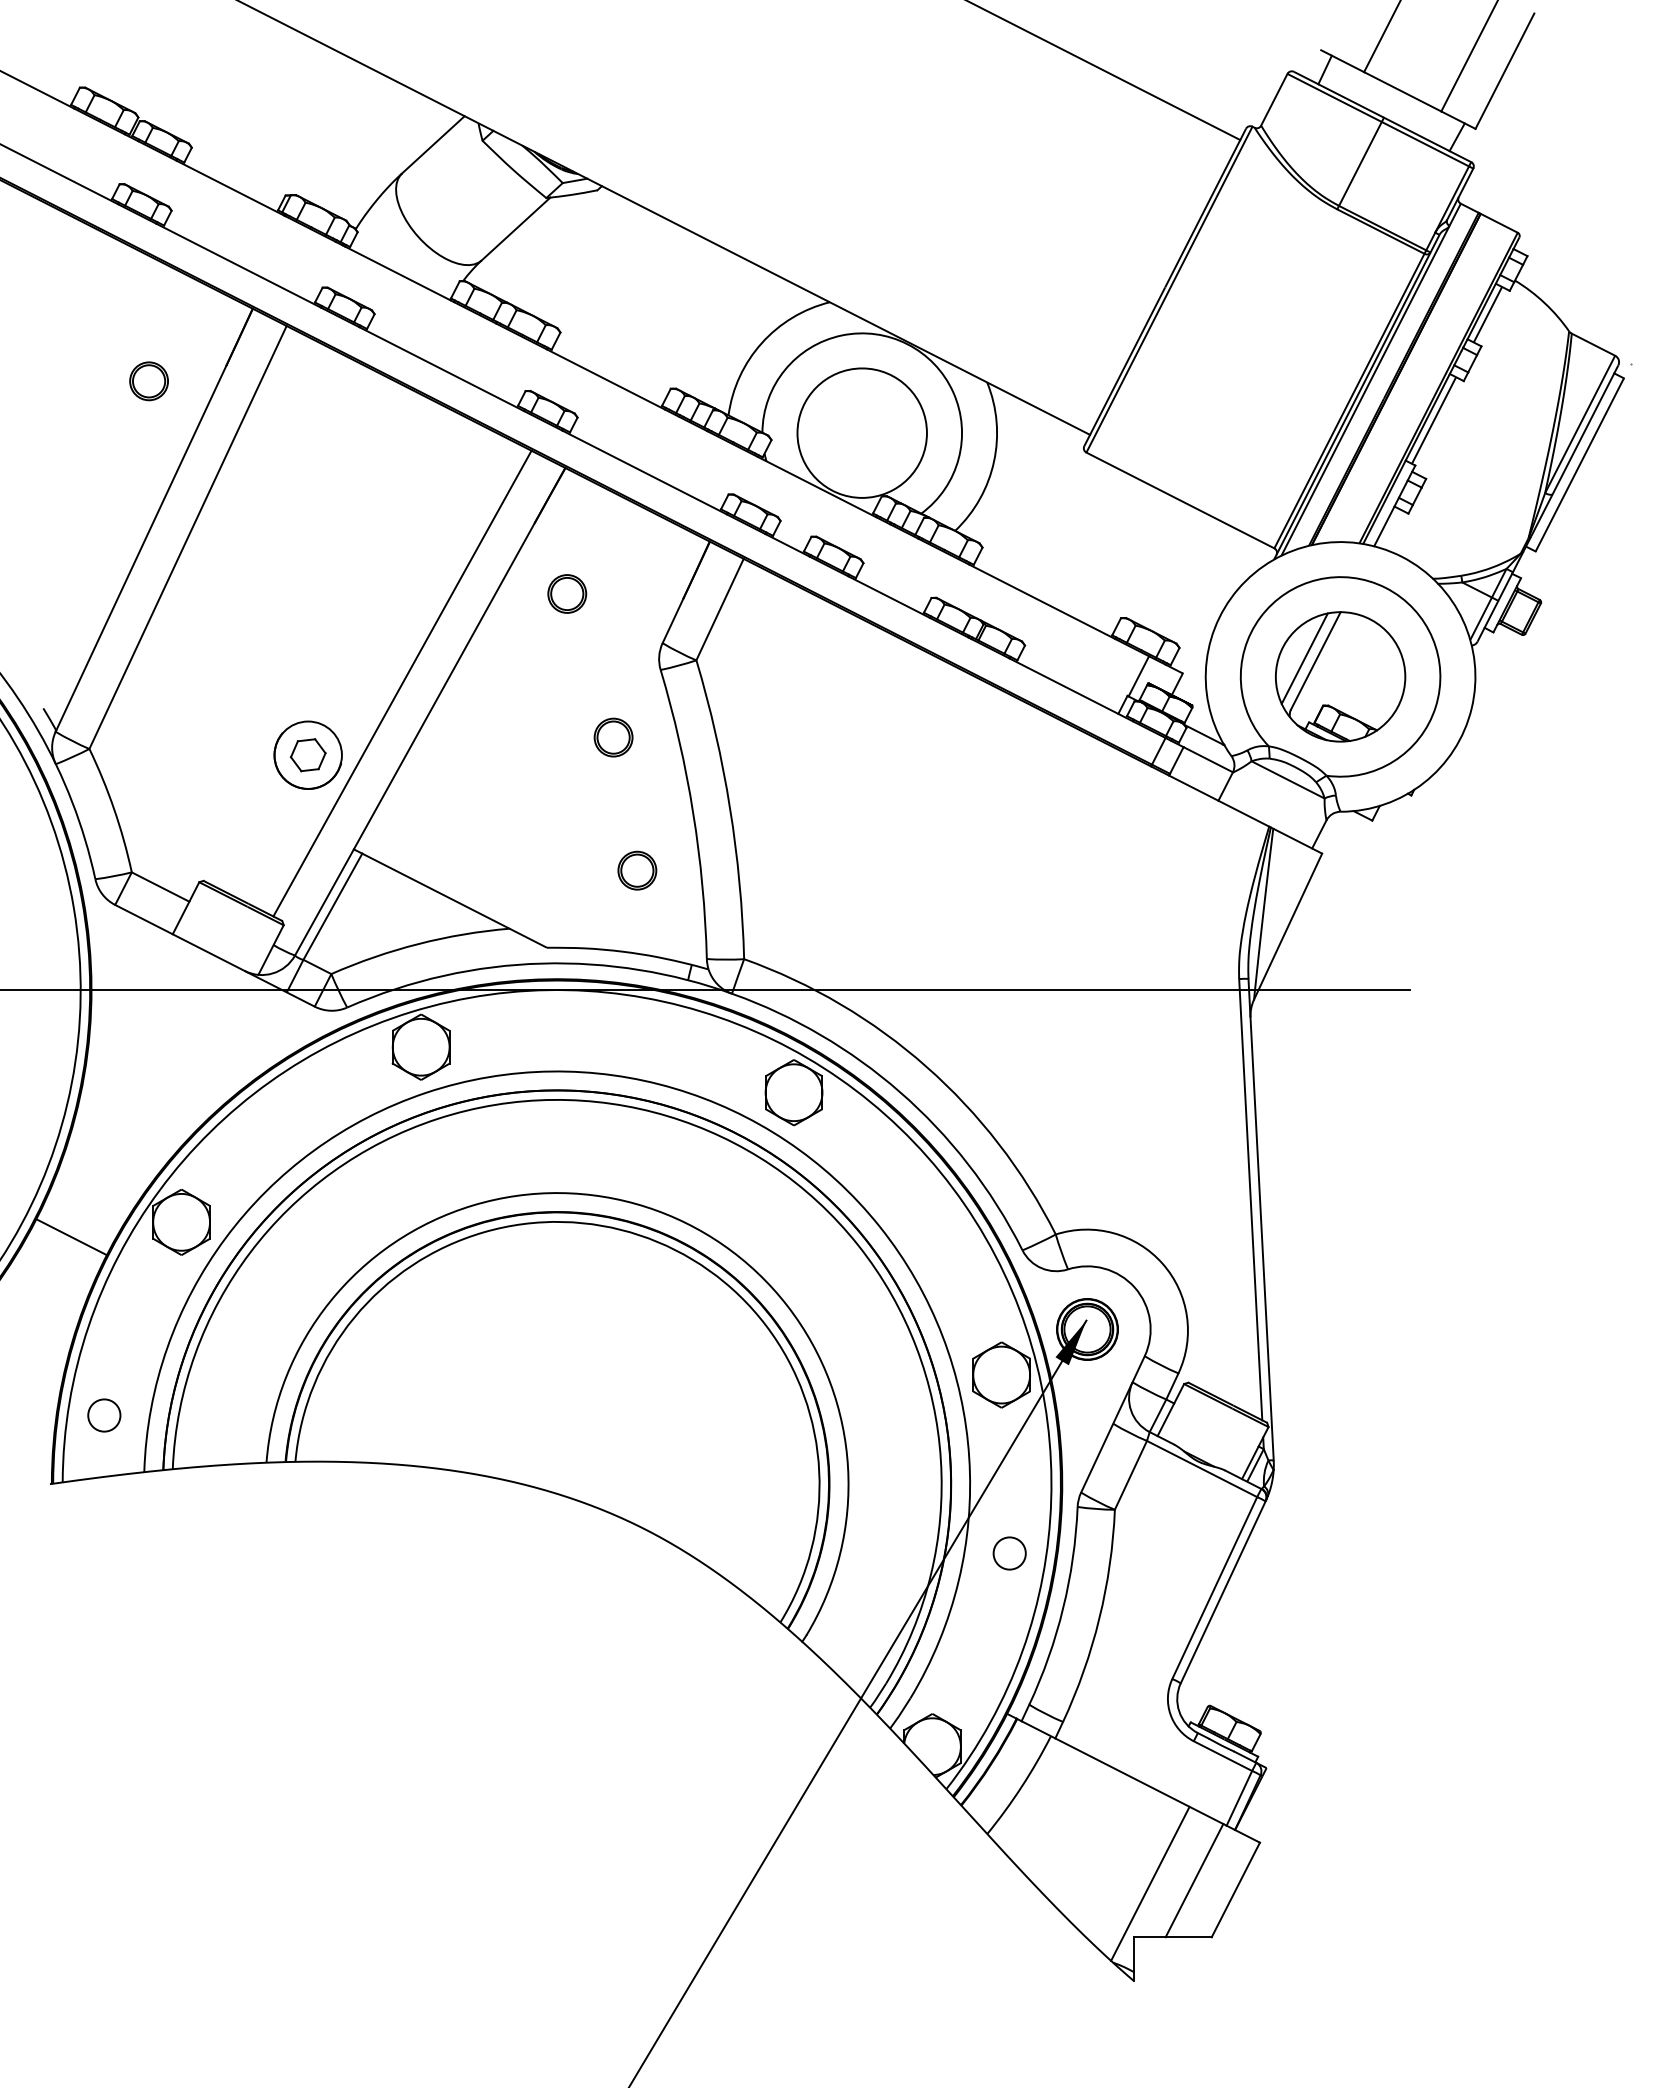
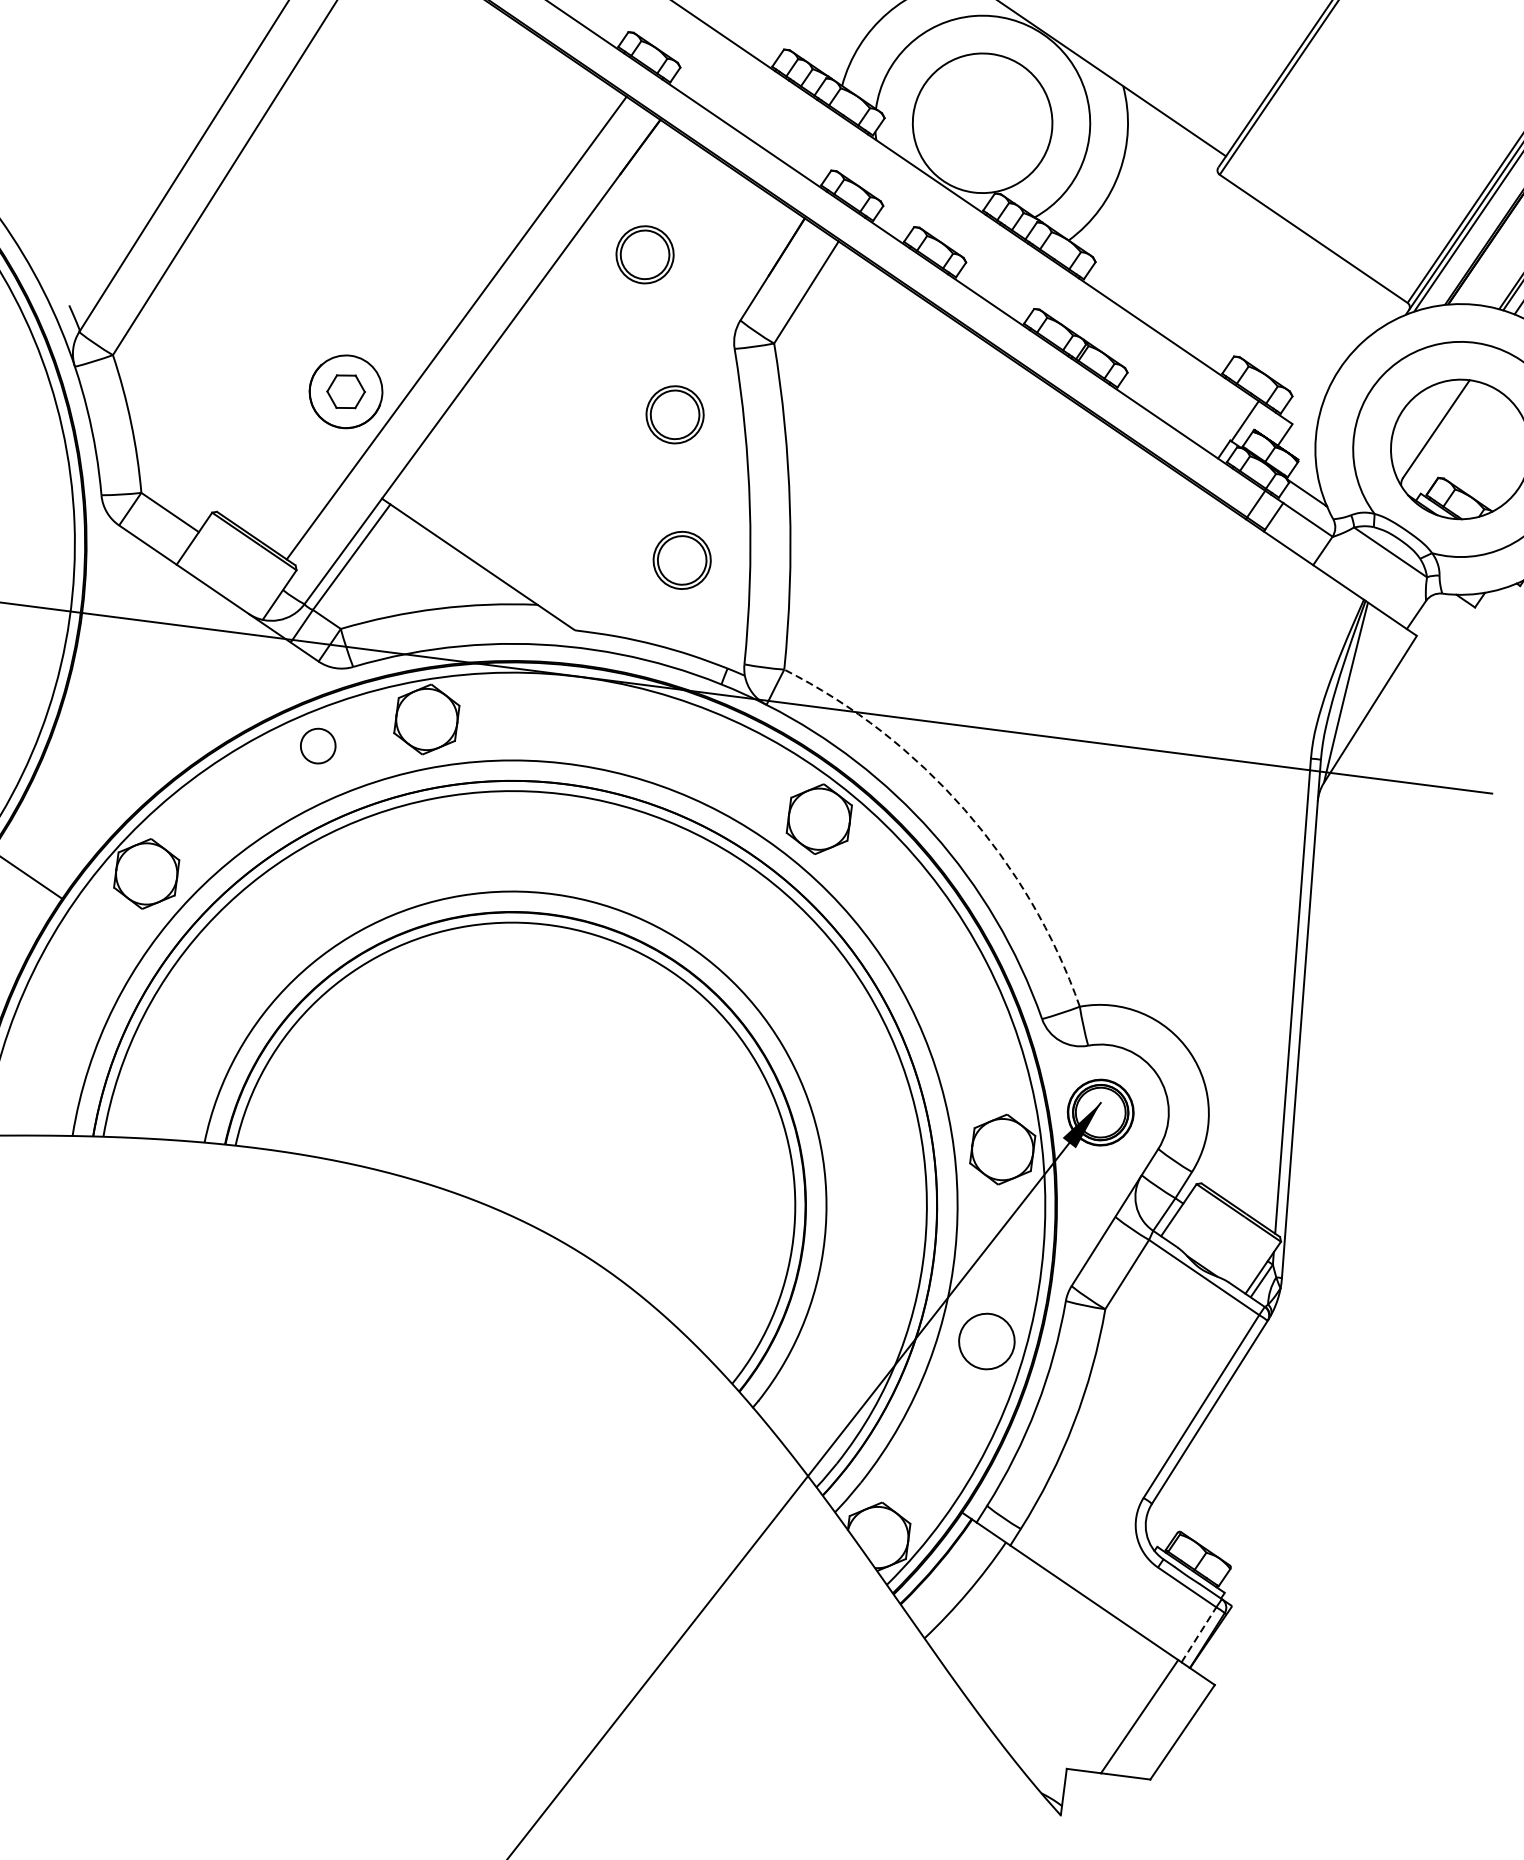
part: (567, 593) -> (645, 254), size x1.4
line: (1304, 658) -> (1424, 424), removed
part: (613, 737) -> (674, 414), size x1.4
part: (637, 870) -> (682, 560), size x1.4
arc: (926, 1066) -> (964, 809), solid -> dashed
circle: (104, 1415) -> (318, 746), moved
circle: (1009, 1553) -> (986, 1341), size x1.6
line: (1239, 1797) -> (1199, 1633), solid -> dashed
line: (1150, 1883) -> (1092, 1713), removed

